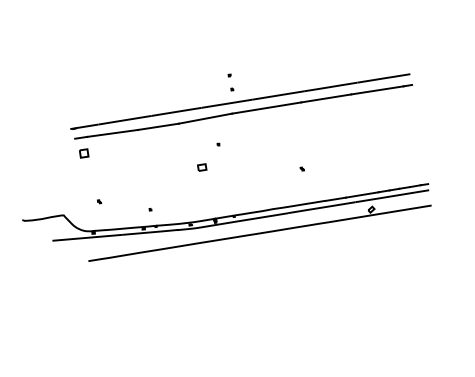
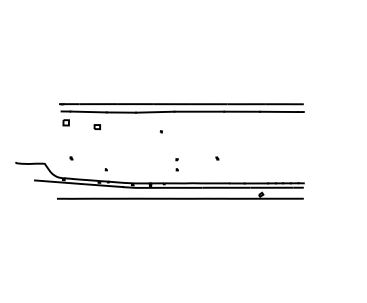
part: (229, 82) -> (176, 164), moved
part: (200, 166) -> (96, 126), moved

